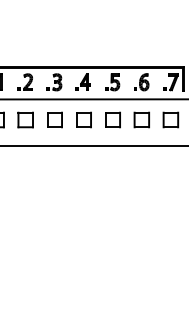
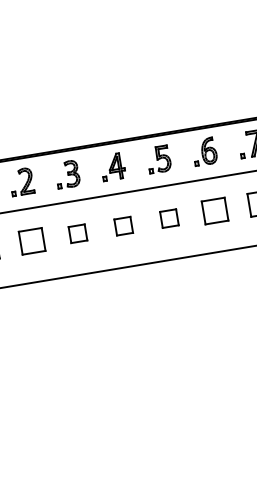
part: (54, 119) -> (77, 233), size x0.7
part: (83, 119) -> (123, 225), size x0.7
part: (112, 119) -> (168, 217), size x0.7

